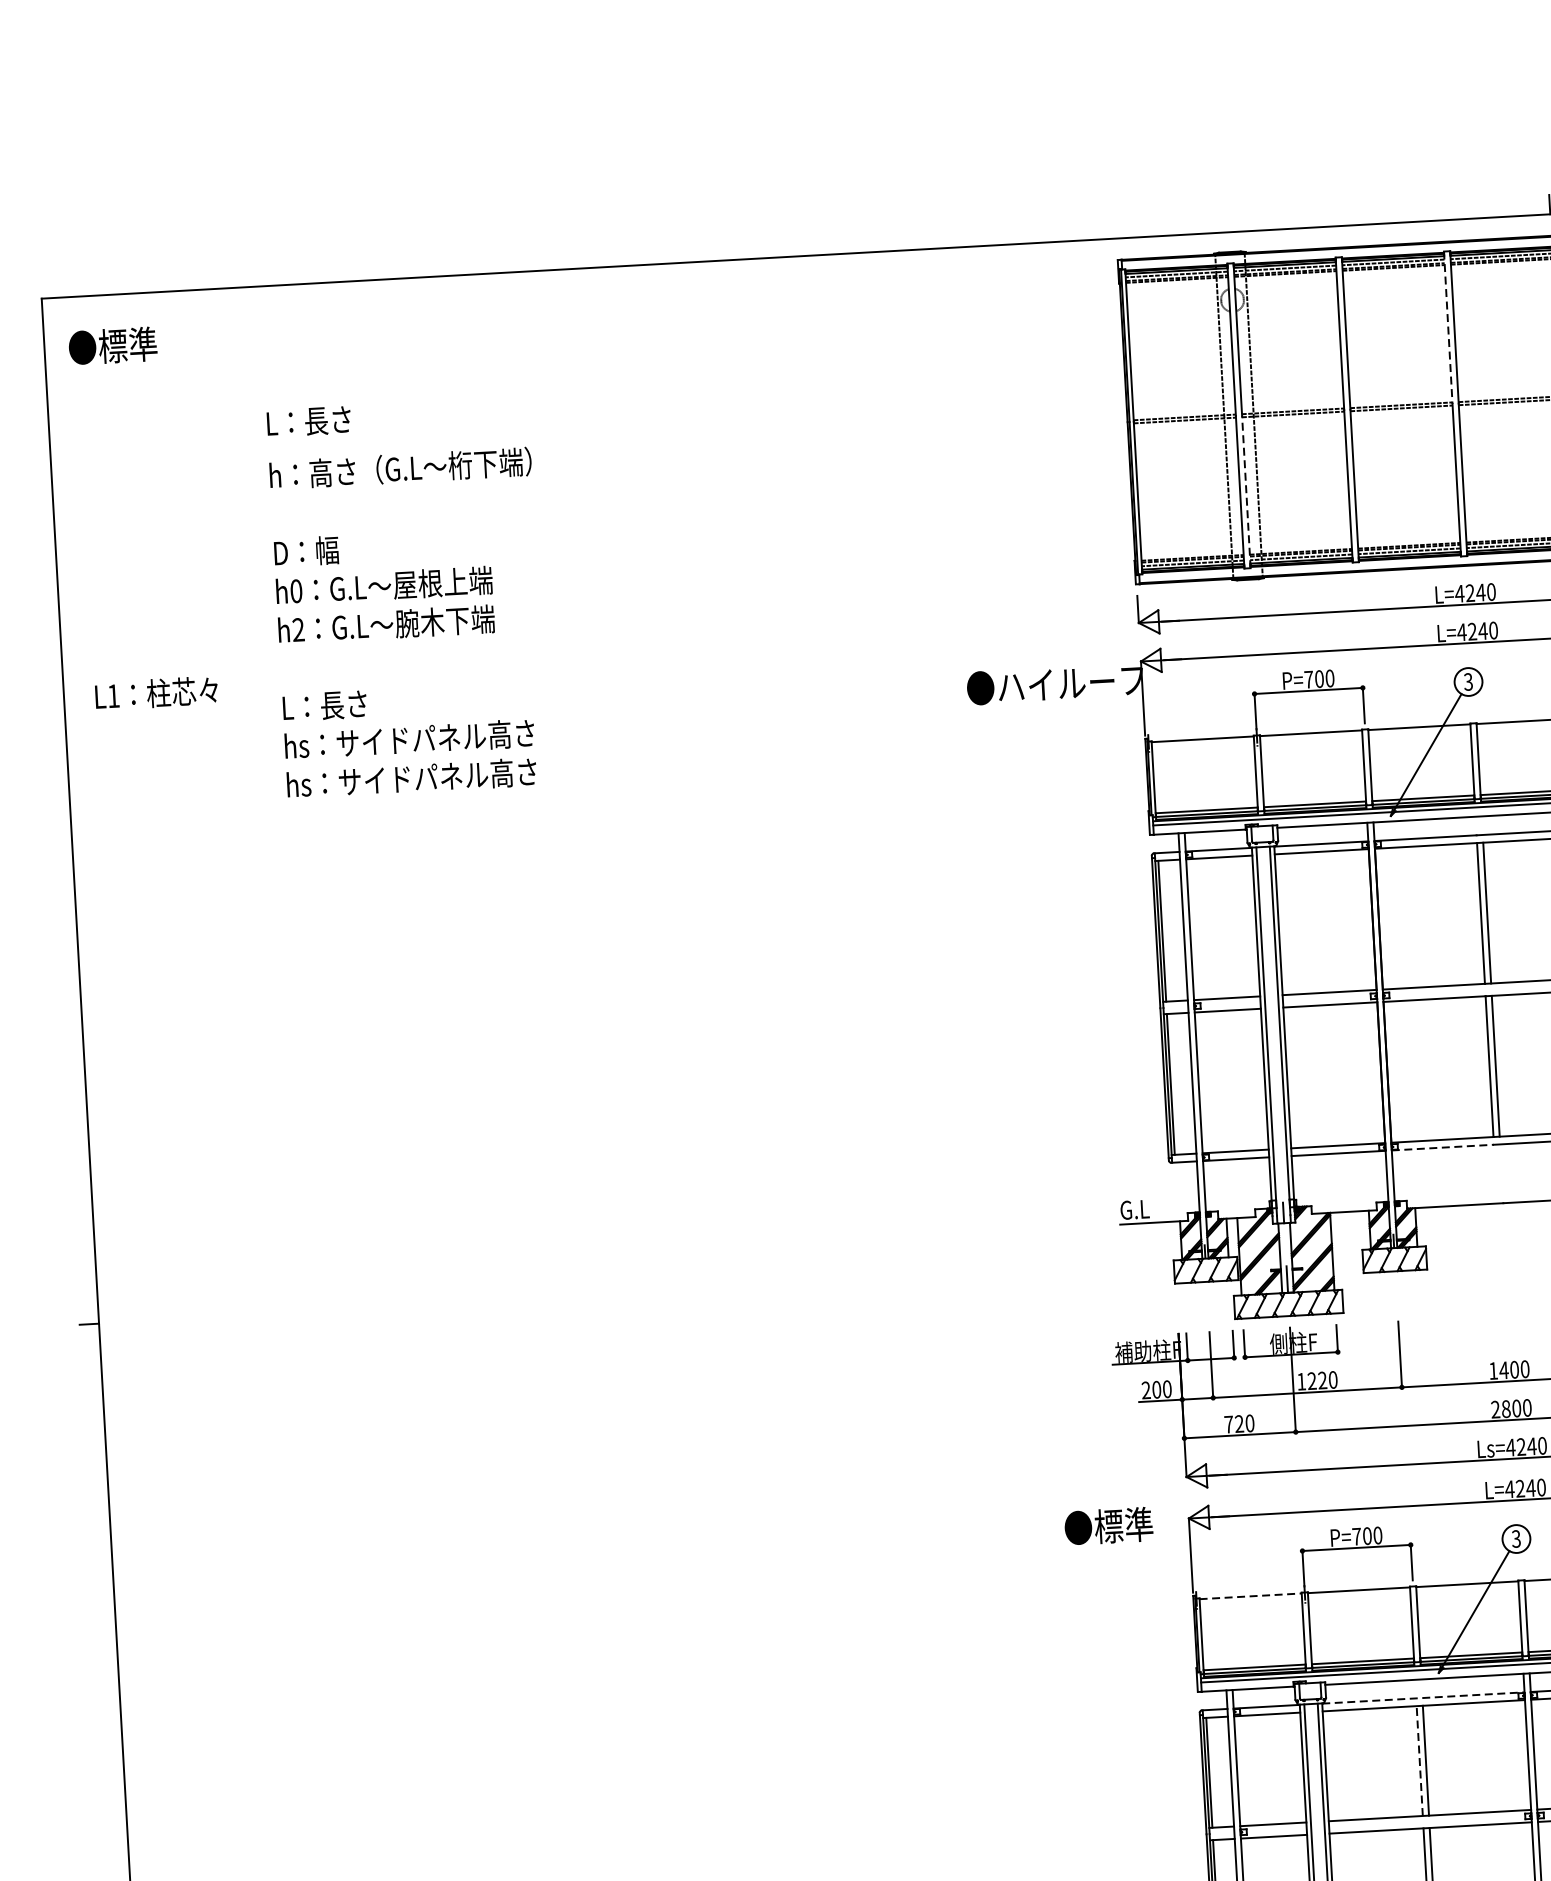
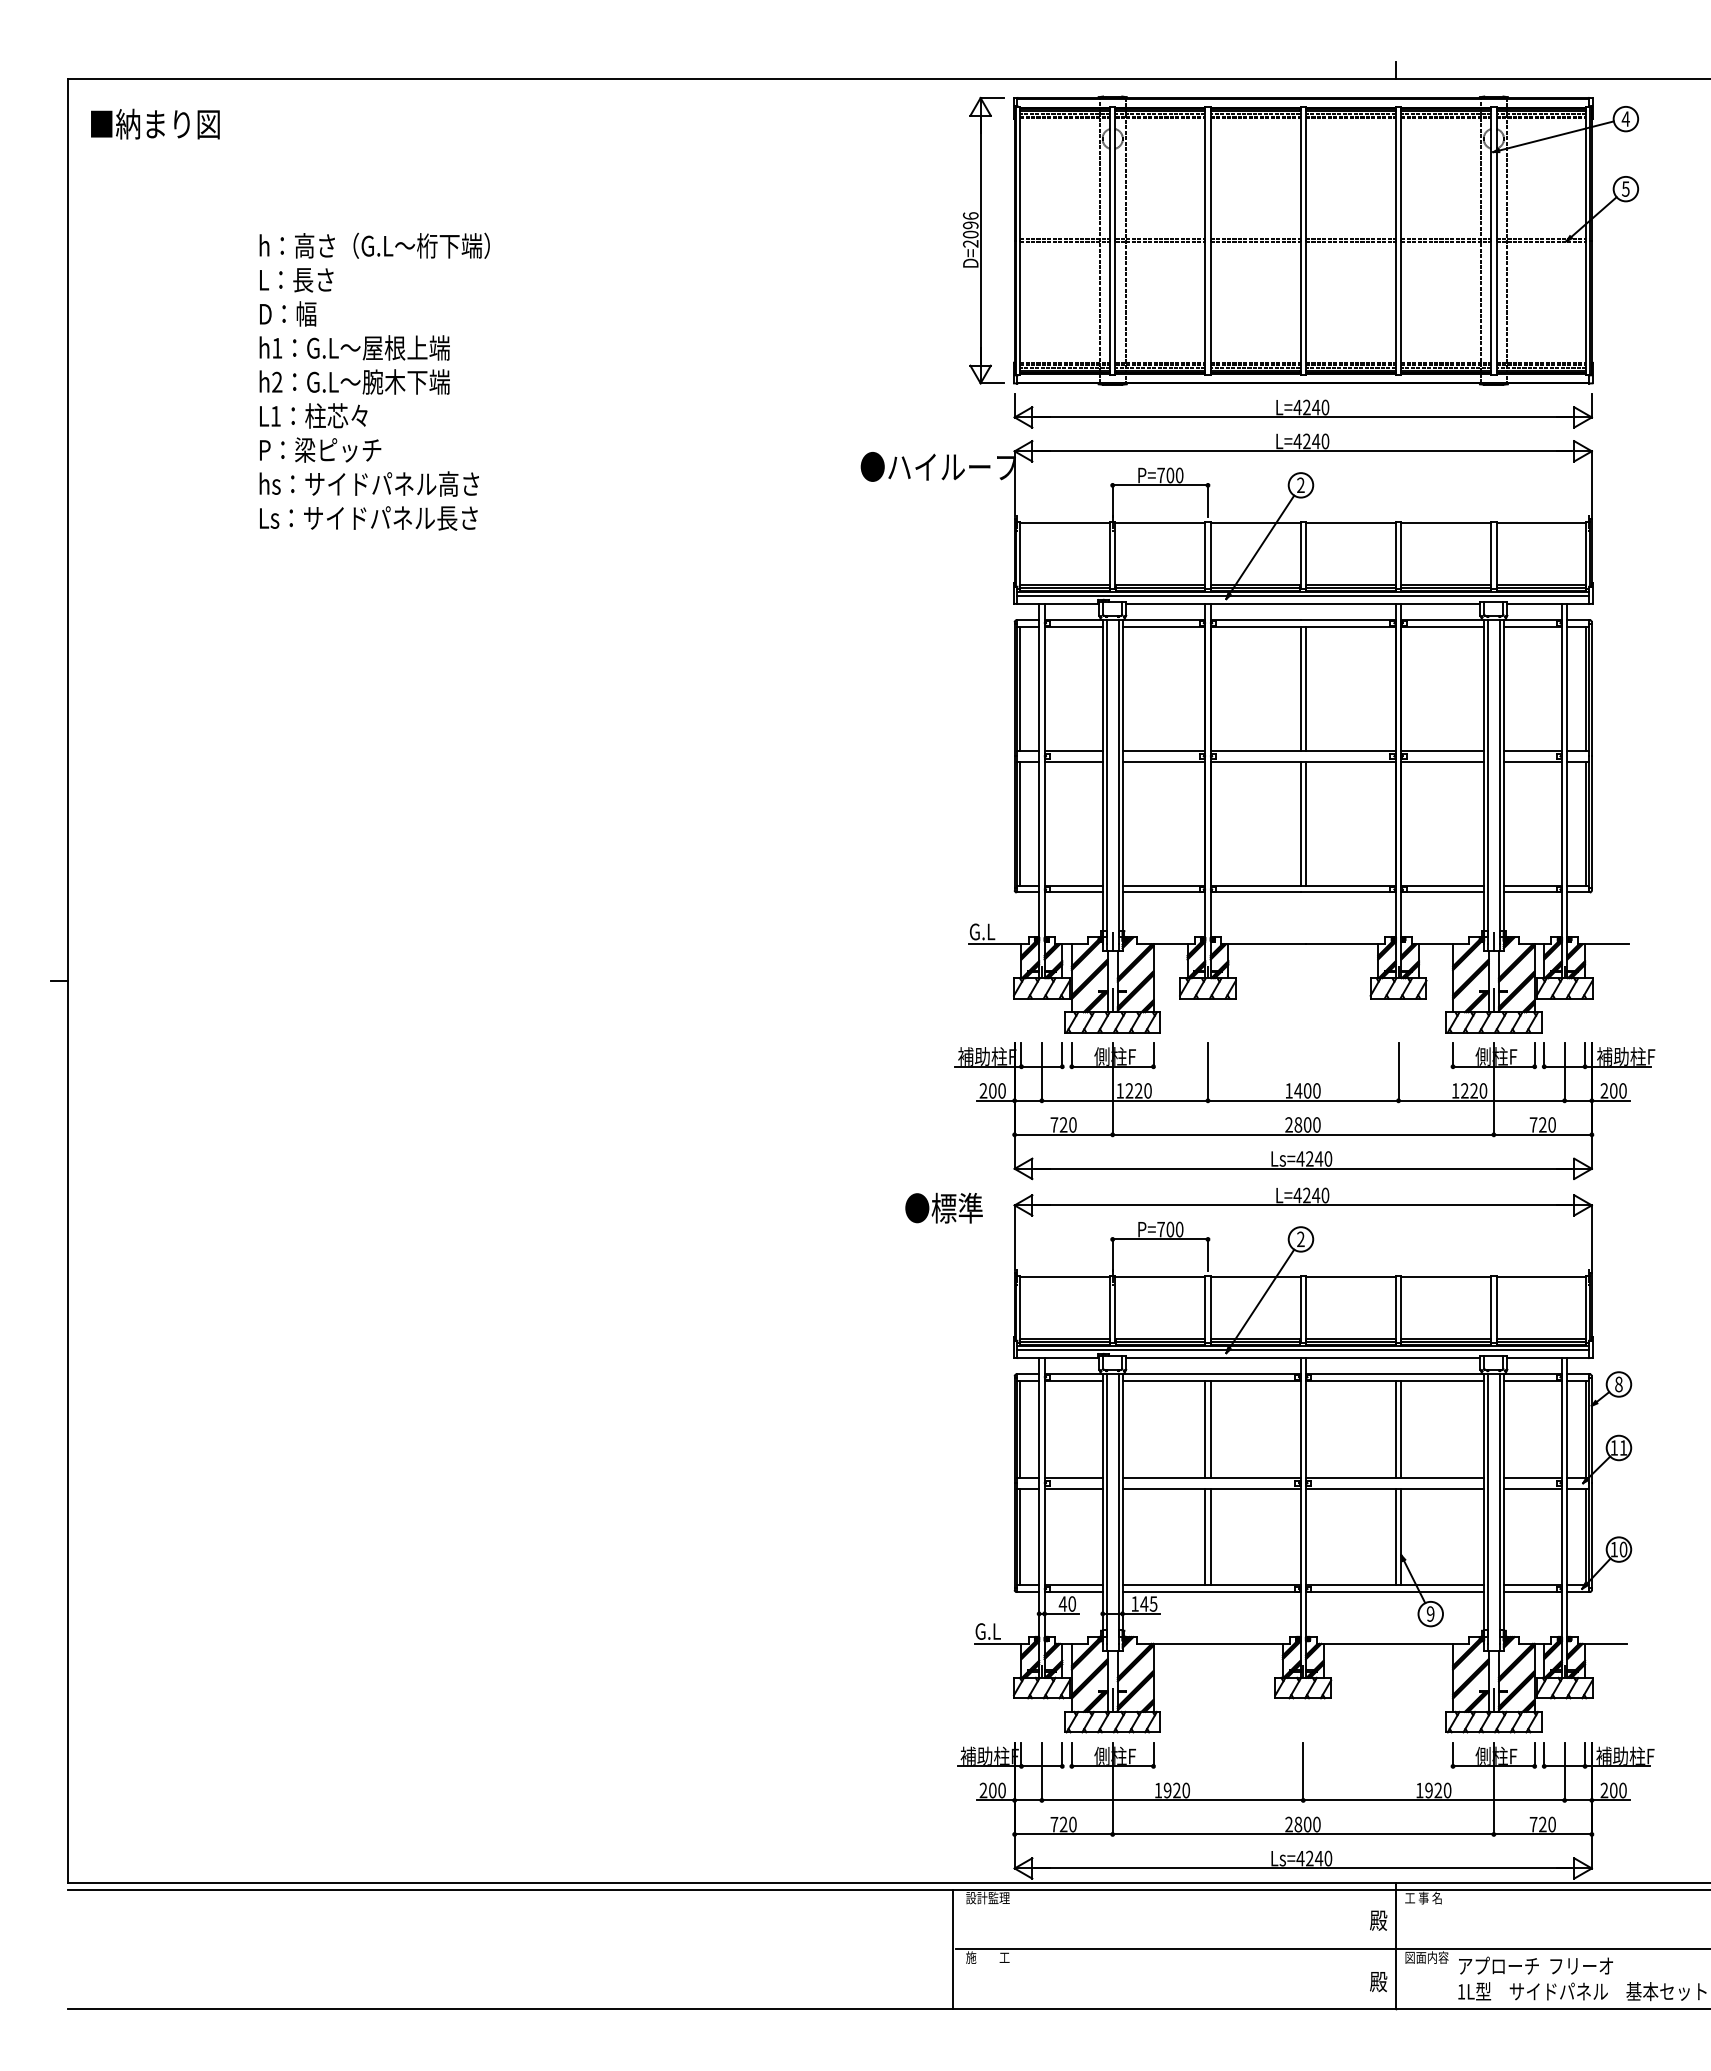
line: (1448, 328) -> (1300, 174), dashed -> solid
text: (142, 343) -> (154, 123), ●標準 -> ■納まり図
text: (308, 422) -> (296, 280), moved
part: (1092, 423) -> (983, 240), added
line: (1246, 491) -> (1115, 307), dashed -> solid
text: (296, 590) -> (277, 347), h0 -> h1
text: (1468, 682) -> (1300, 485), 3 -> 2
text: (156, 692) -> (313, 415), moved
text: (353, 703) -> (321, 449), L：長さ -> P：梁ピッチ
text: (410, 777) -> (368, 517), hs：サイドパネル高さ -> Ls：サイドパネル長さ
line: (1442, 1147) -> (1255, 892), dashed -> solid
text: (1515, 1539) -> (1300, 1239), 3 -> 2
line: (1251, 1596) -> (1065, 1276), dashed -> solid
line: (1423, 1698) -> (1211, 1374), dashed -> solid
line: (1419, 1759) -> (1205, 1428), dashed -> solid

